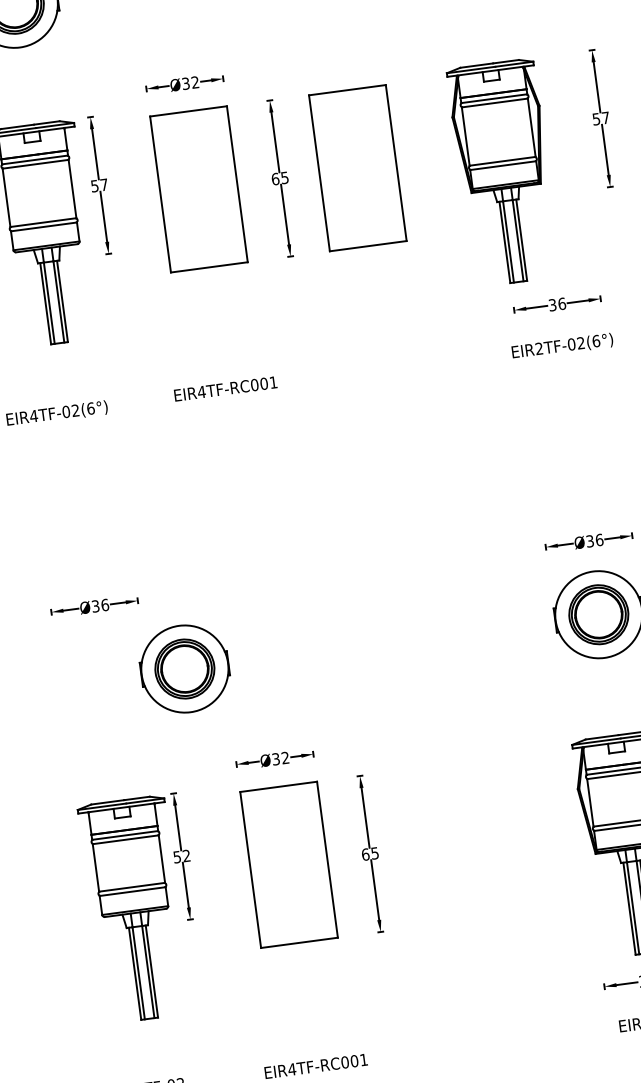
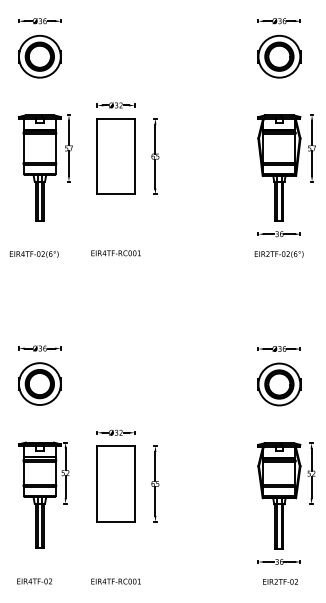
part: (356, 168) -> (192, 156), removed
part: (504, 171) -> (279, 167), moved
part: (183, 667) -> (39, 383), moved

